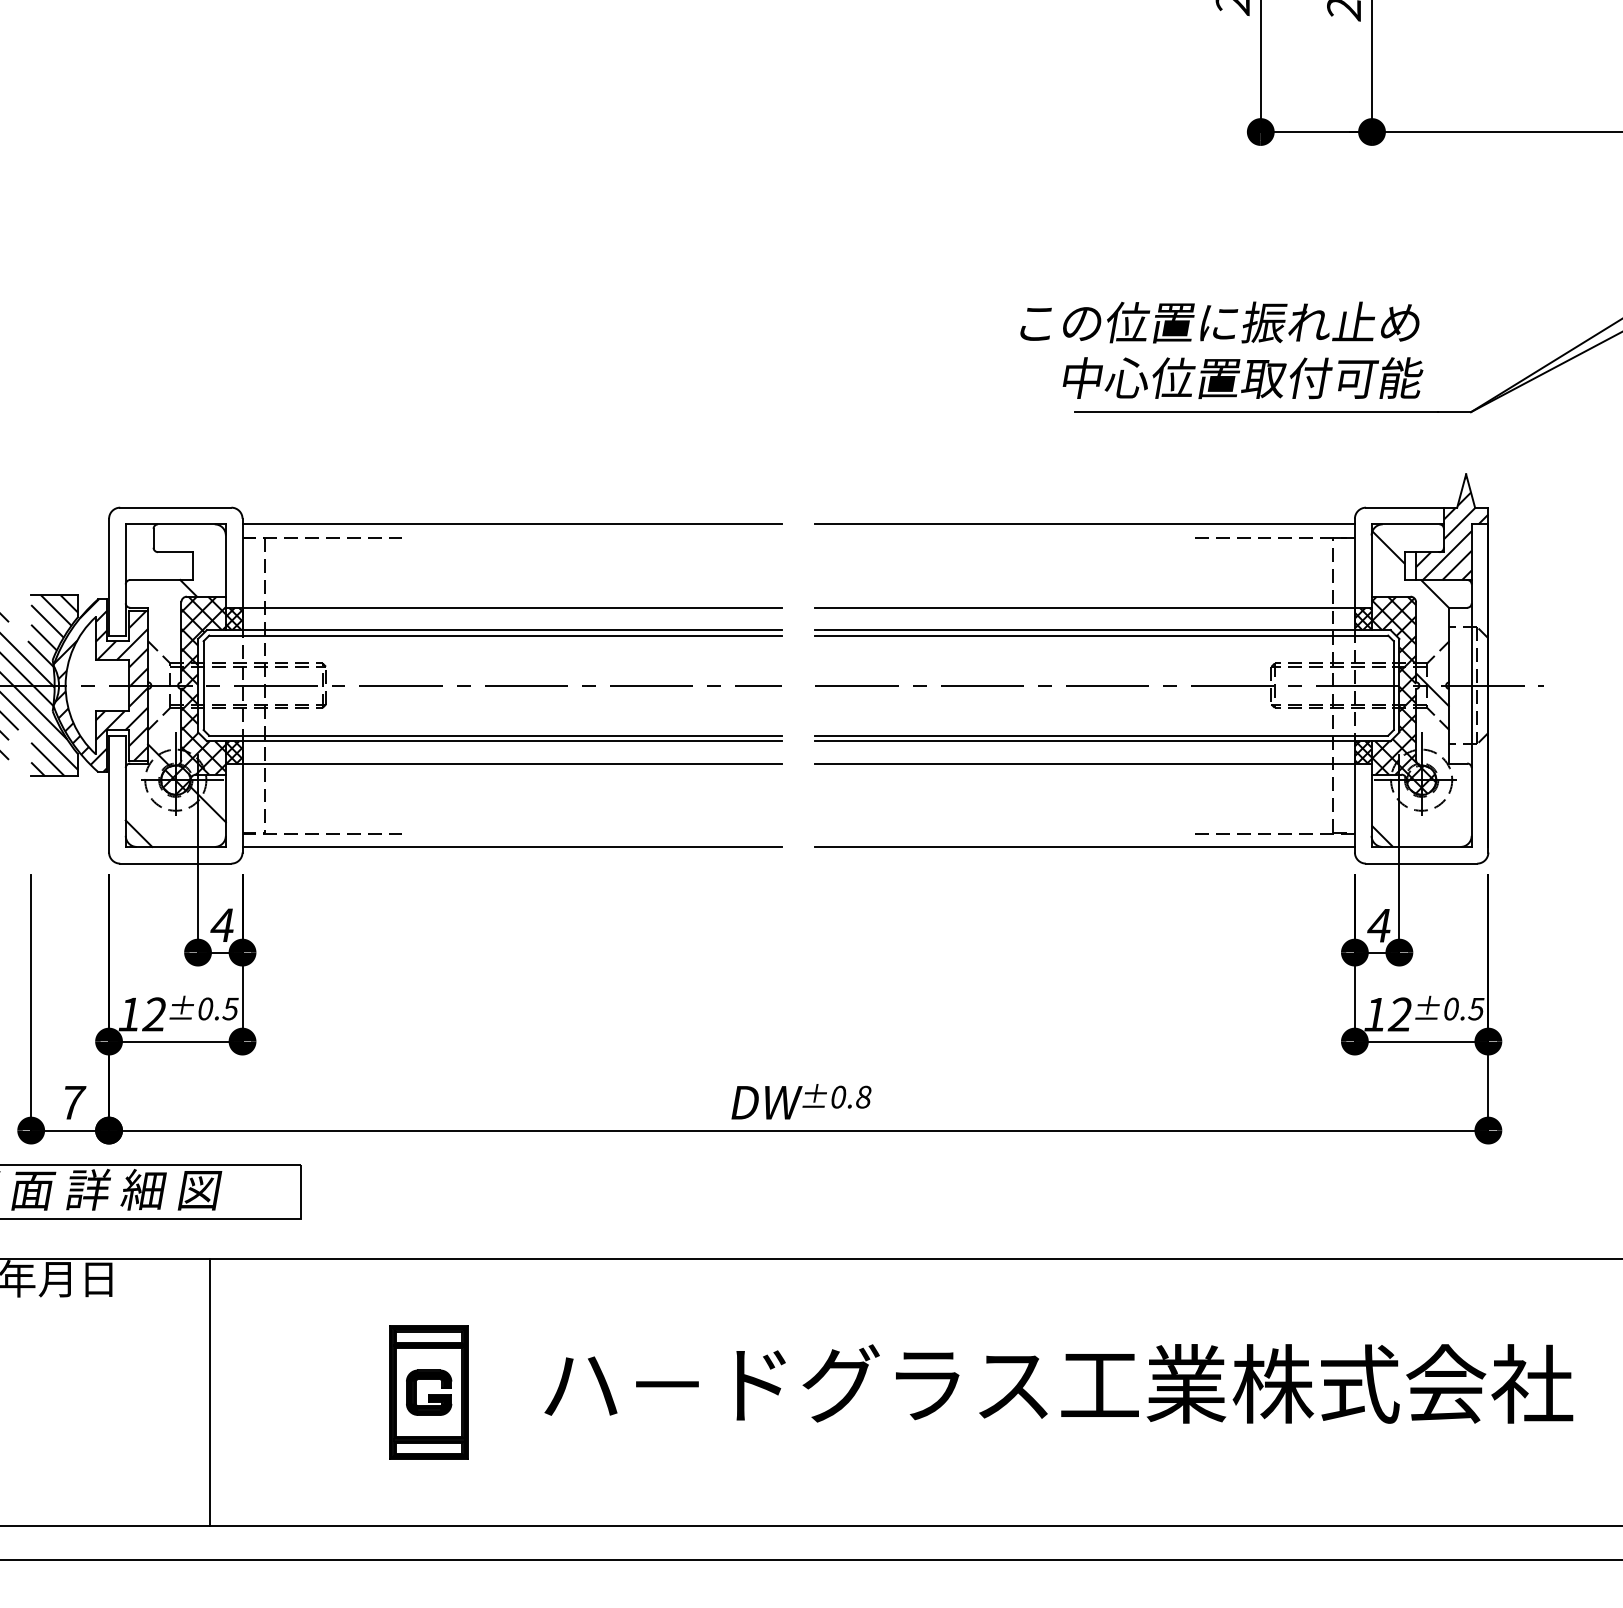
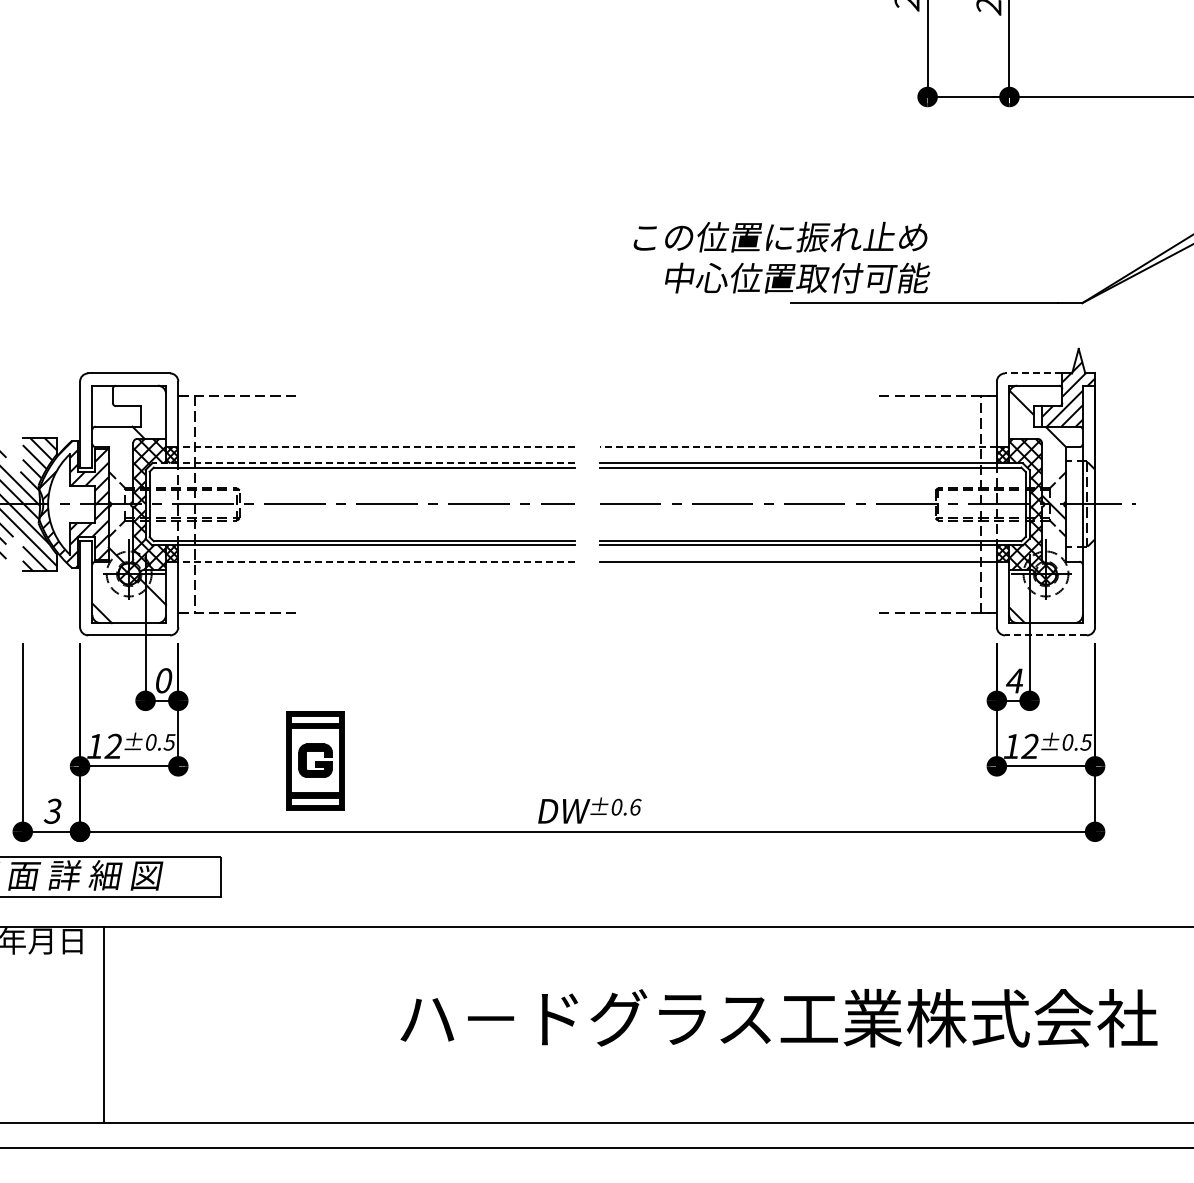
text: (1221, 350) -> (781, 257), moved
line: (1404, 507) -> (1033, 373), solid -> dashed
line: (511, 524) -> (376, 385), removed
line: (1083, 524) -> (797, 385), removed
line: (511, 608) -> (376, 447), solid -> dashed
line: (1085, 608) -> (798, 447), solid -> dashed
line: (494, 630) -> (363, 463), solid -> dashed
line: (511, 763) -> (376, 561), solid -> dashed
line: (511, 847) -> (376, 623), removed
line: (1083, 847) -> (797, 623), removed
line: (1422, 863) -> (1046, 635), solid -> dashed
text: (222, 924) -> (163, 680), 4 -> 0
text: (863, 1096) -> (635, 806), ±0.8 -> ±0.6
text: (72, 1101) -> (53, 810), 7 -> 3
line: (210, 1392) -> (103, 1024), moved
part: (428, 1392) -> (315, 760), moved

